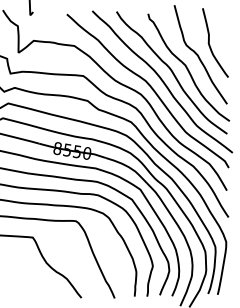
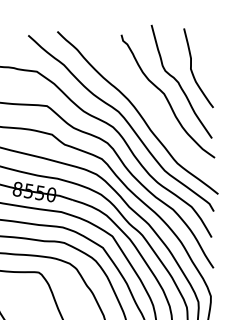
curve: (171, 72) -> (148, 102), removed

